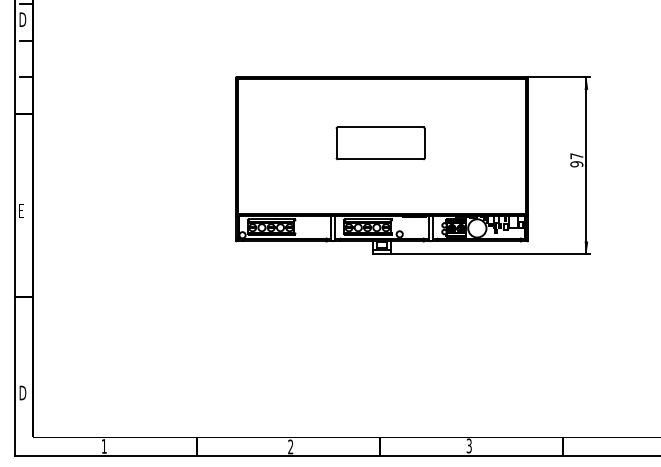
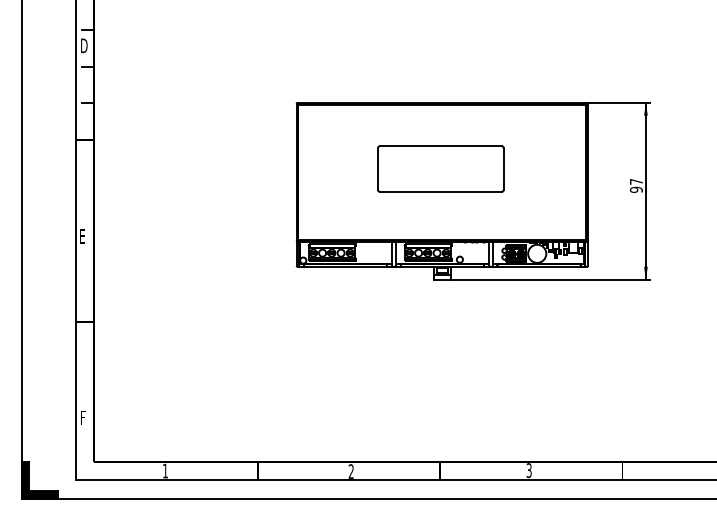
part: (380, 142) -> (440, 168), size x1.43
text: (23, 392) -> (84, 417), D -> F

